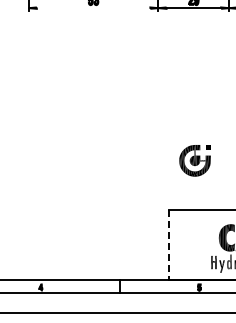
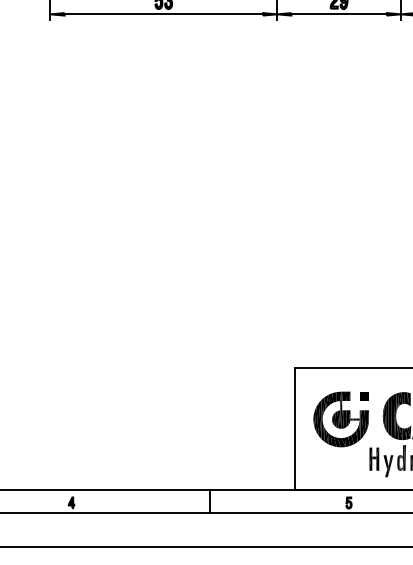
line: (93, 8) -> (163, 14), added
part: (194, 160) -> (340, 418), moved
line: (168, 245) -> (294, 429), dashed -> solid

